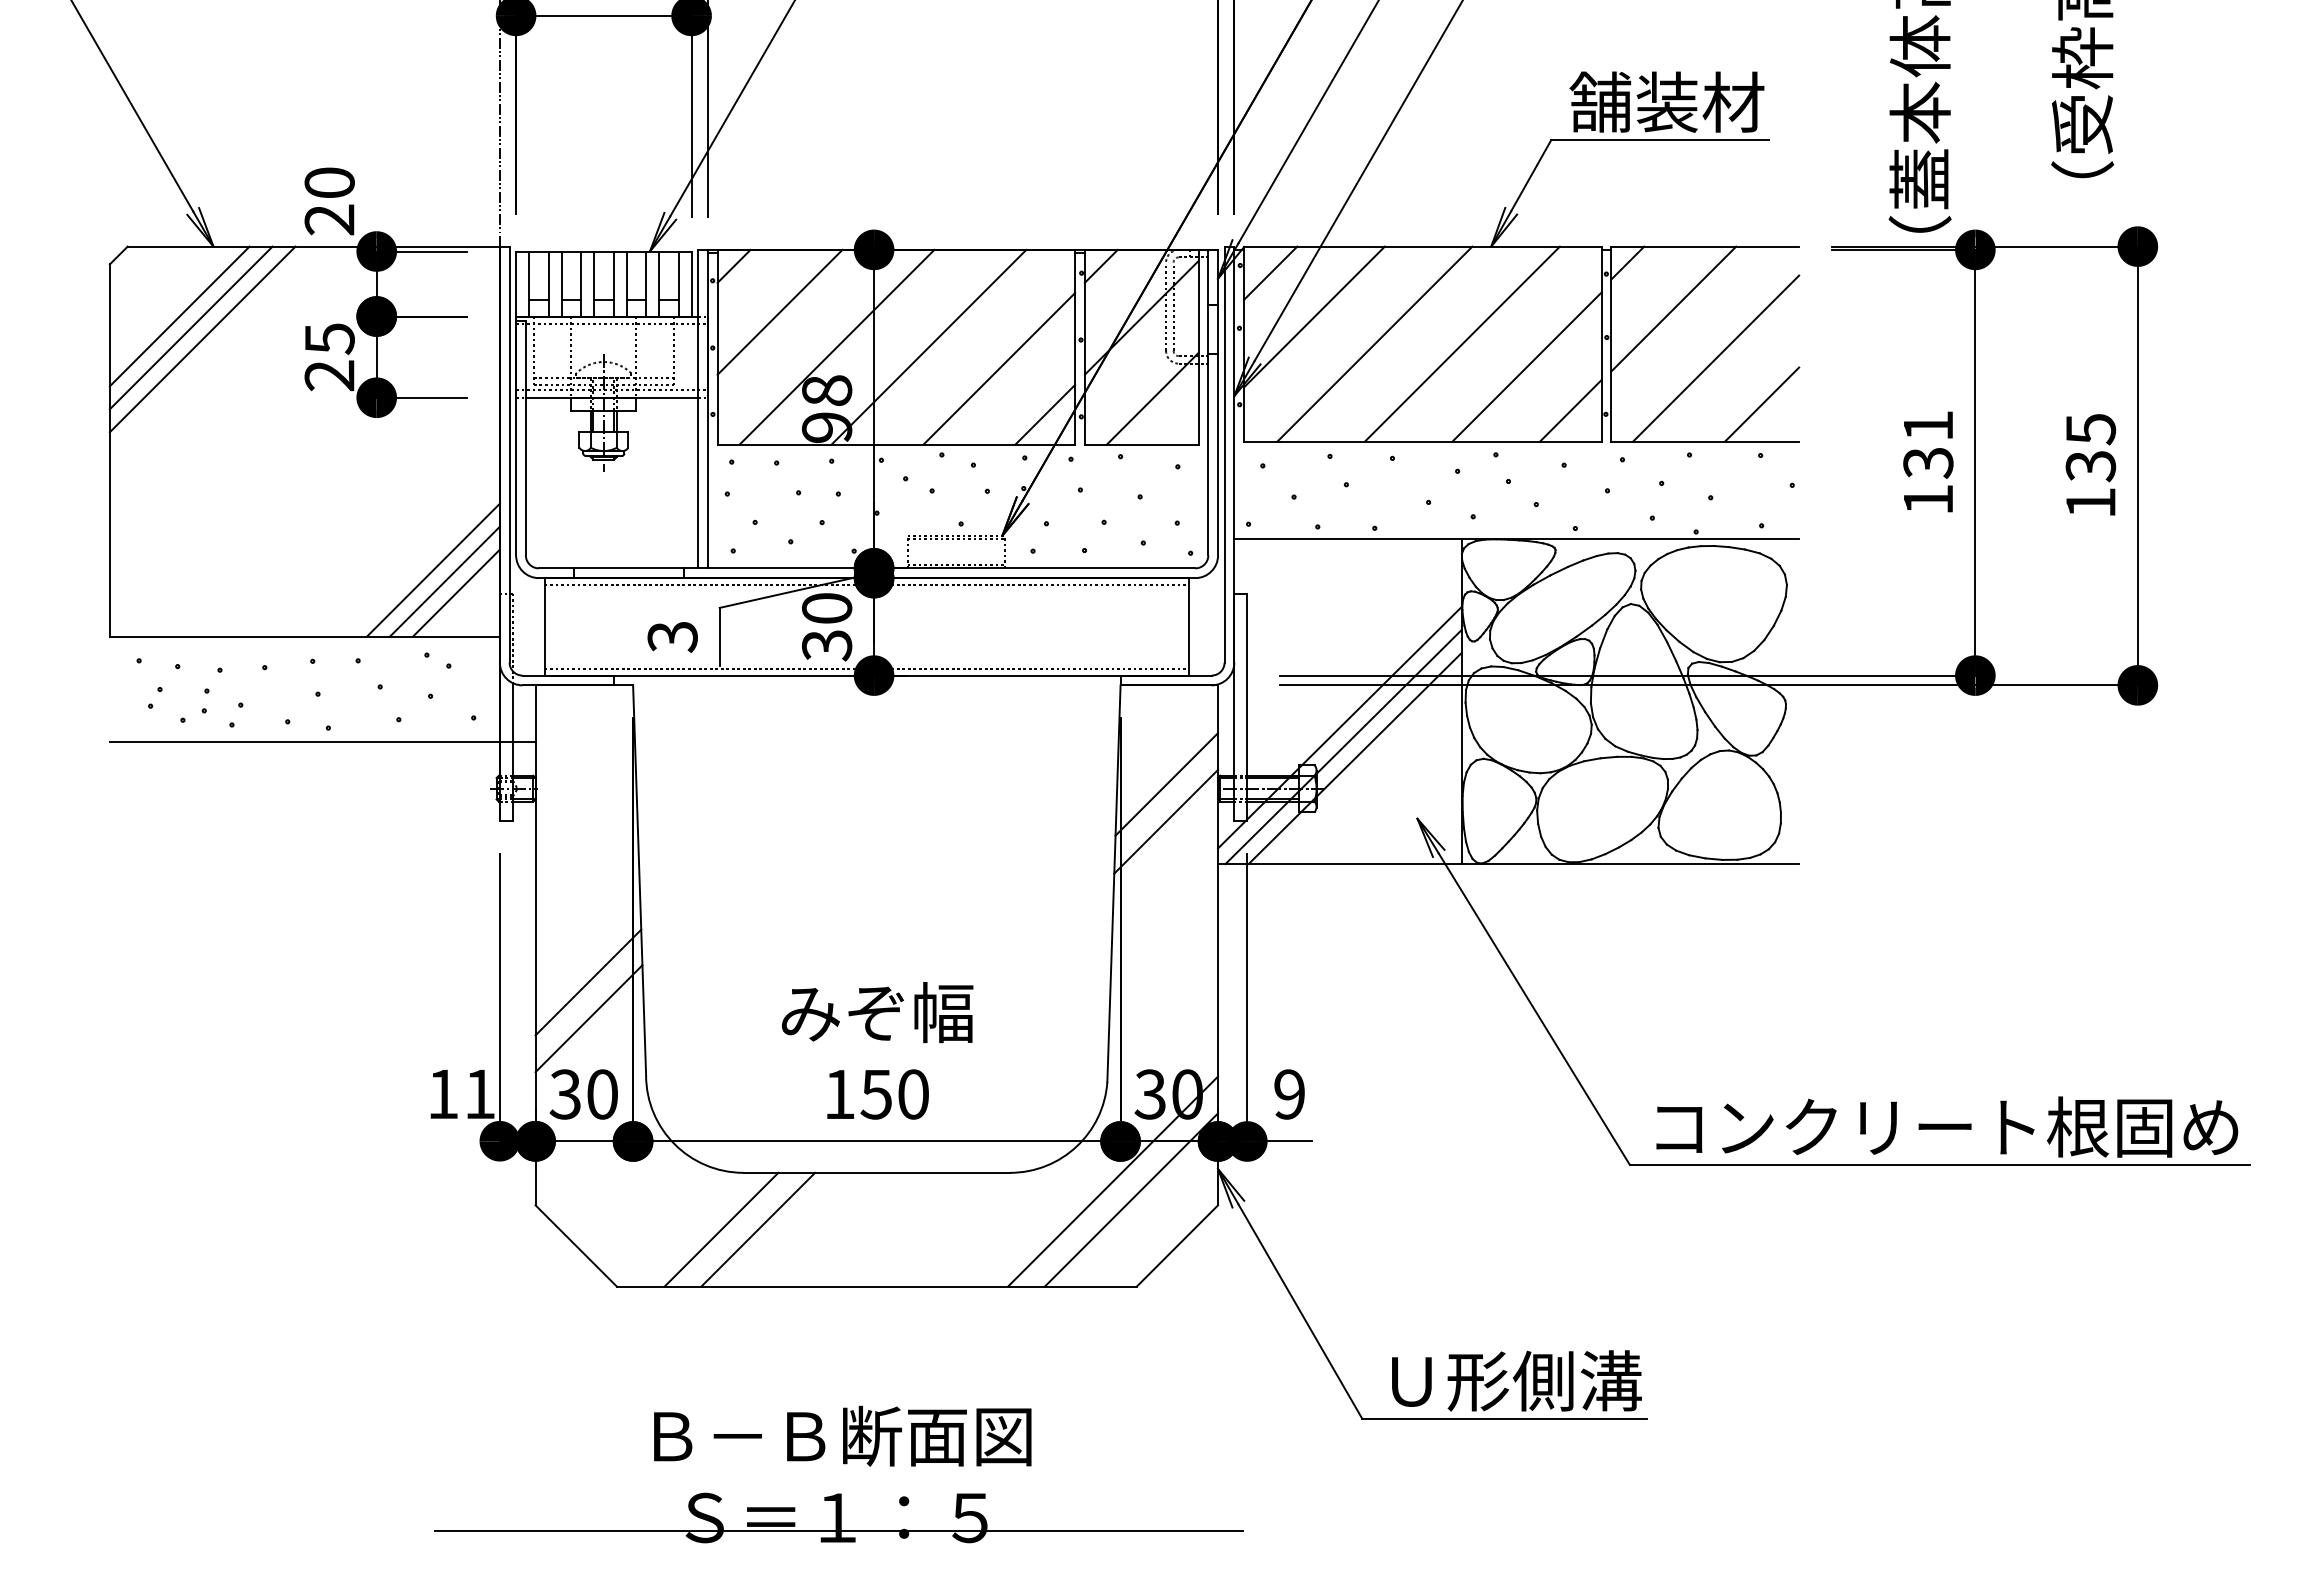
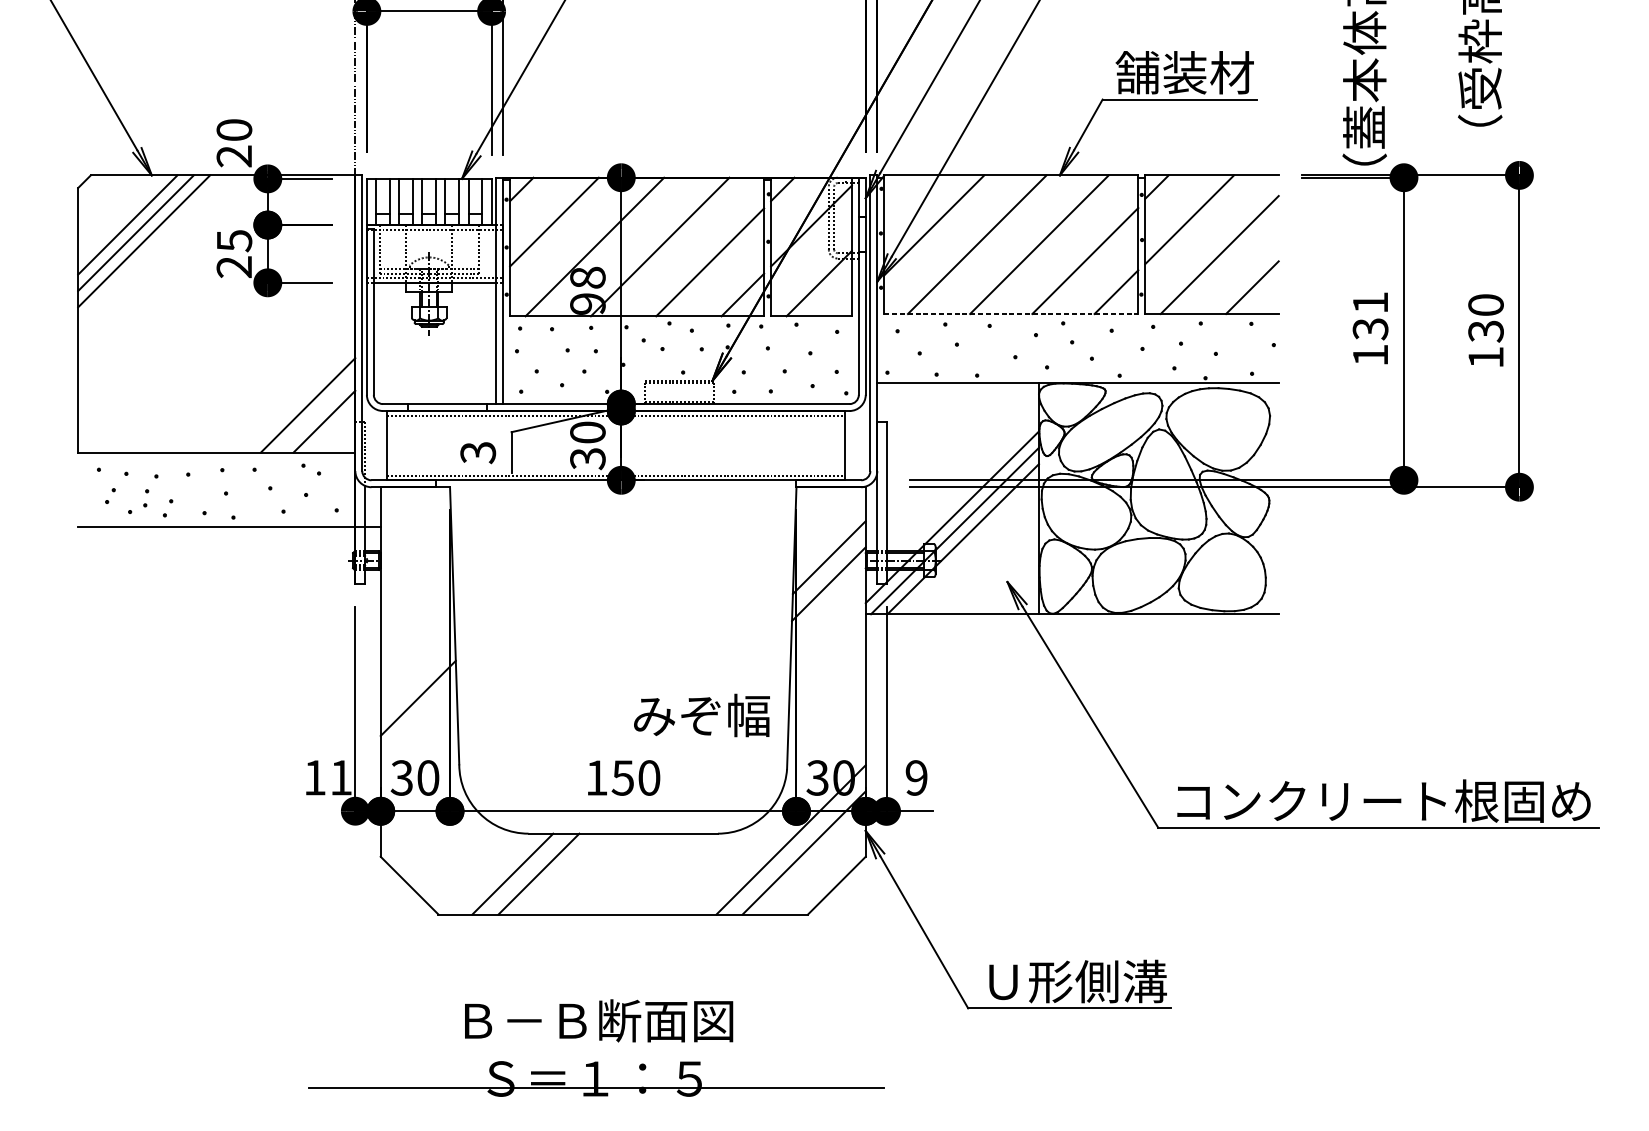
line: (1270, 272) -> (903, 193), removed
text: (2090, 429) -> (1485, 305), 135 -> 130
line: (1422, 441) -> (1011, 313), solid -> dashed
line: (444, 581) -> (315, 413), removed
text: (877, 1012) -> (701, 715), moved
line: (588, 1018) -> (418, 723), removed

